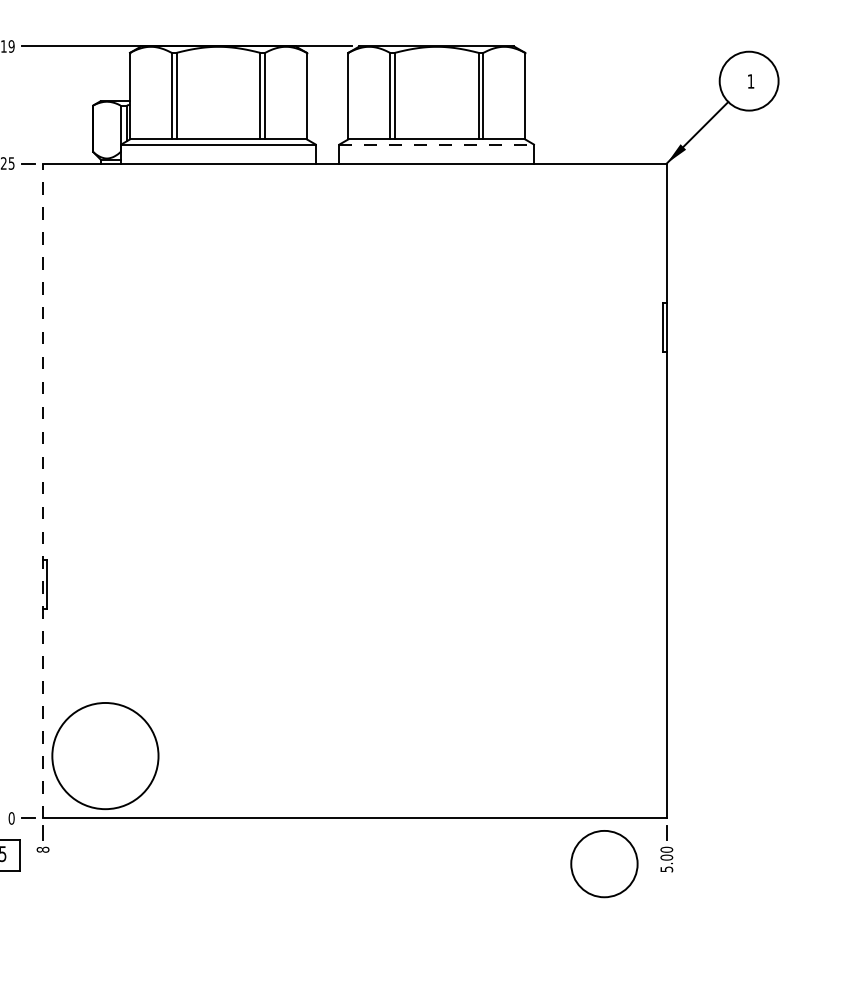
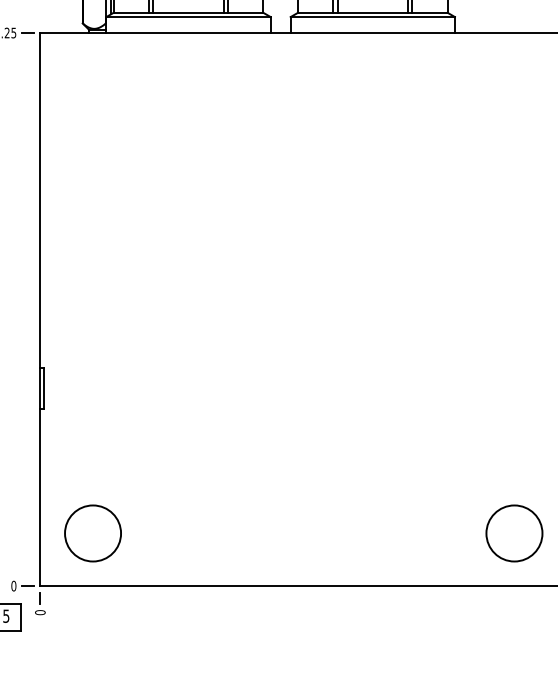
line: (437, 144) -> (373, 17), dashed -> solid
line: (43, 490) -> (40, 309), dashed -> solid
circle: (105, 755) -> (93, 533), size x0.62
text: (43, 849) -> (40, 612), 8 -> 0
circle: (604, 864) -> (514, 533), moved

